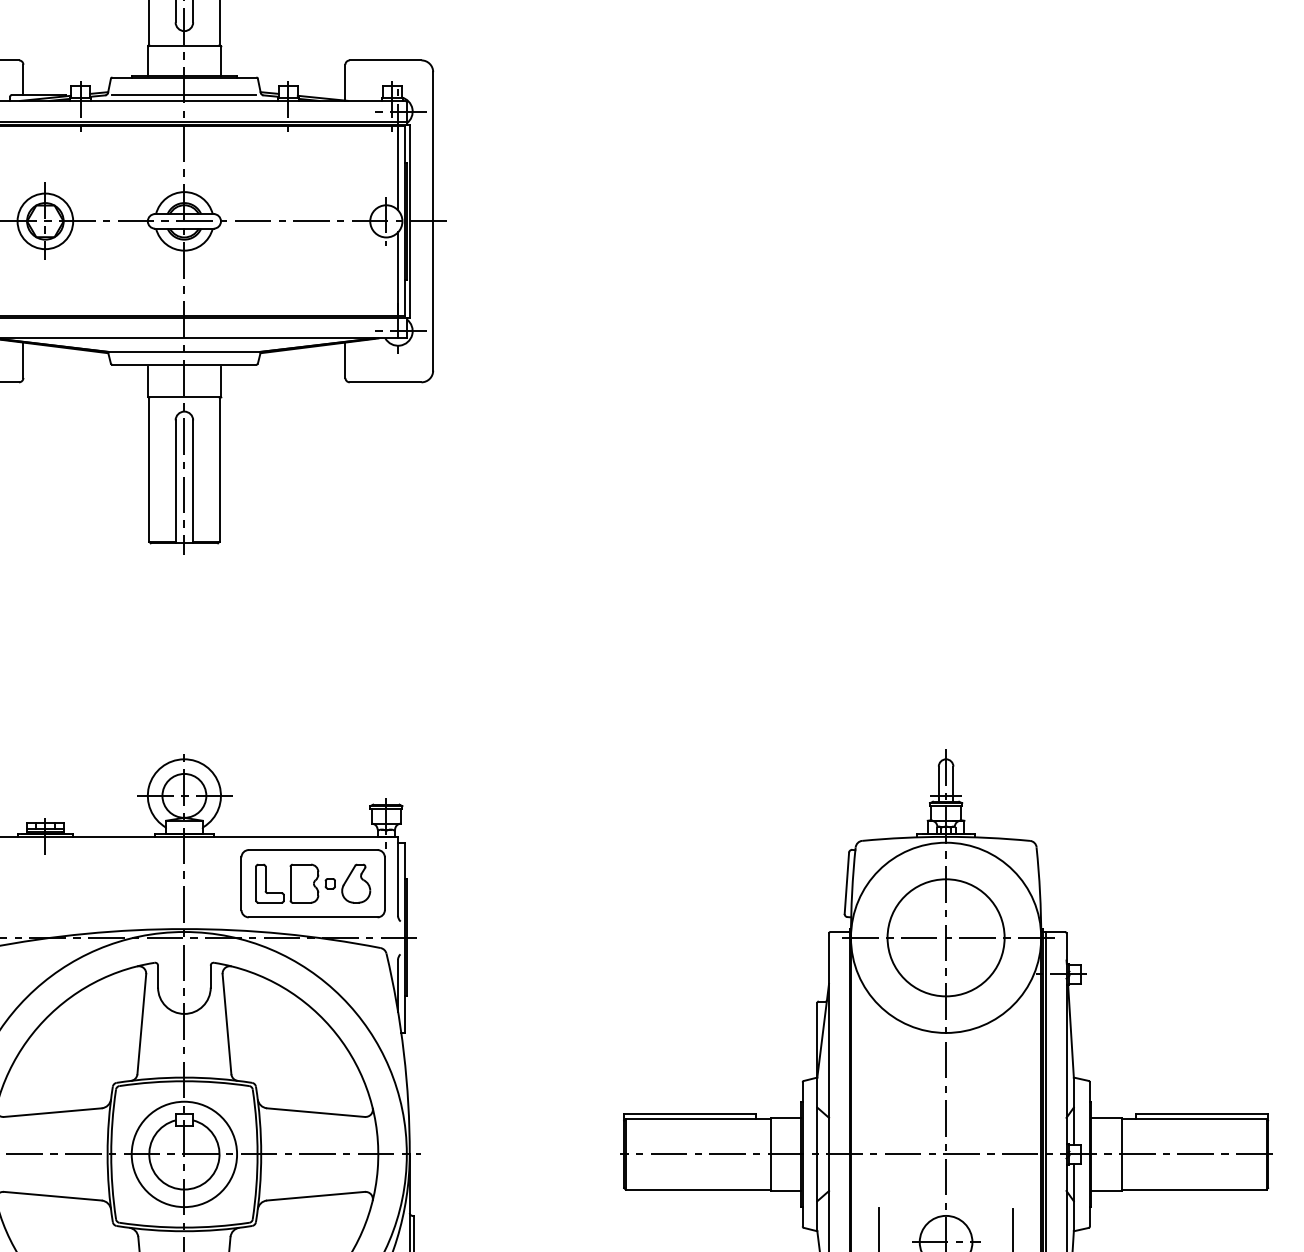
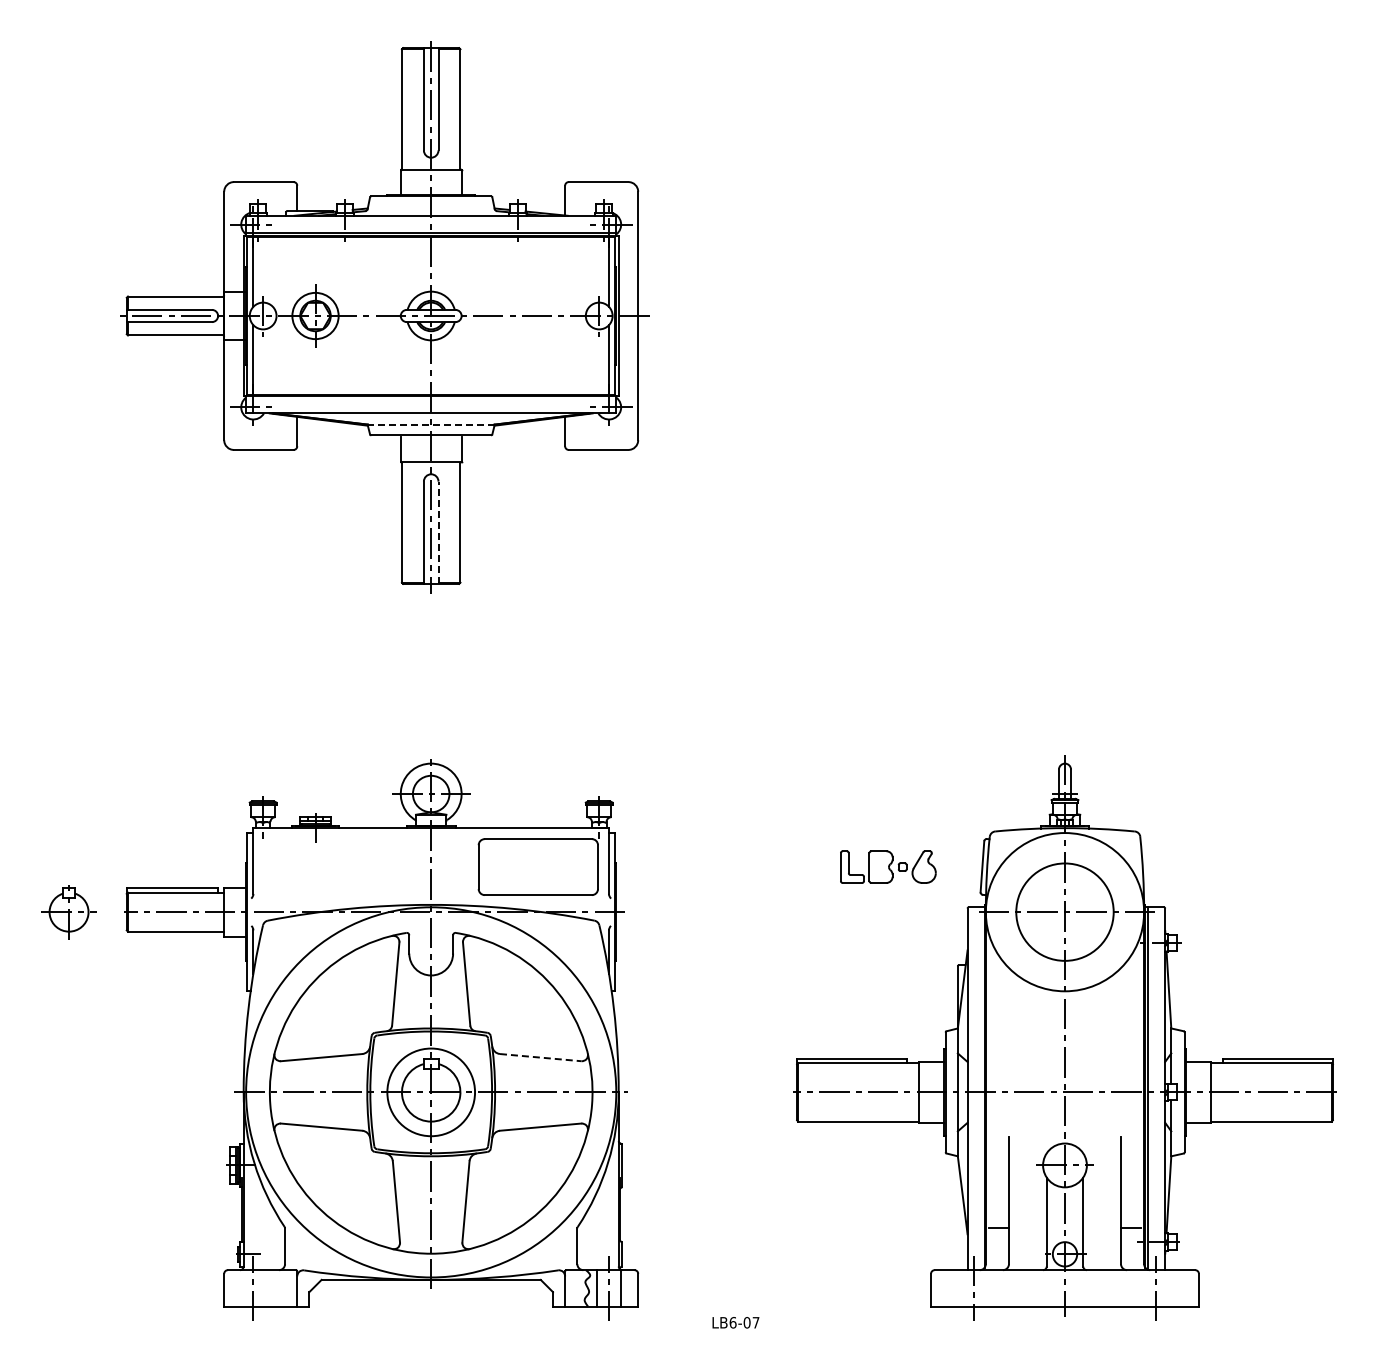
line: (184, 94) -> (431, 210), removed
line: (184, 351) -> (431, 424), solid -> dashed
line: (193, 481) -> (438, 532), solid -> dashed
part: (313, 882) -> (888, 866), moved
line: (315, 1112) -> (540, 1057), solid -> dashed

